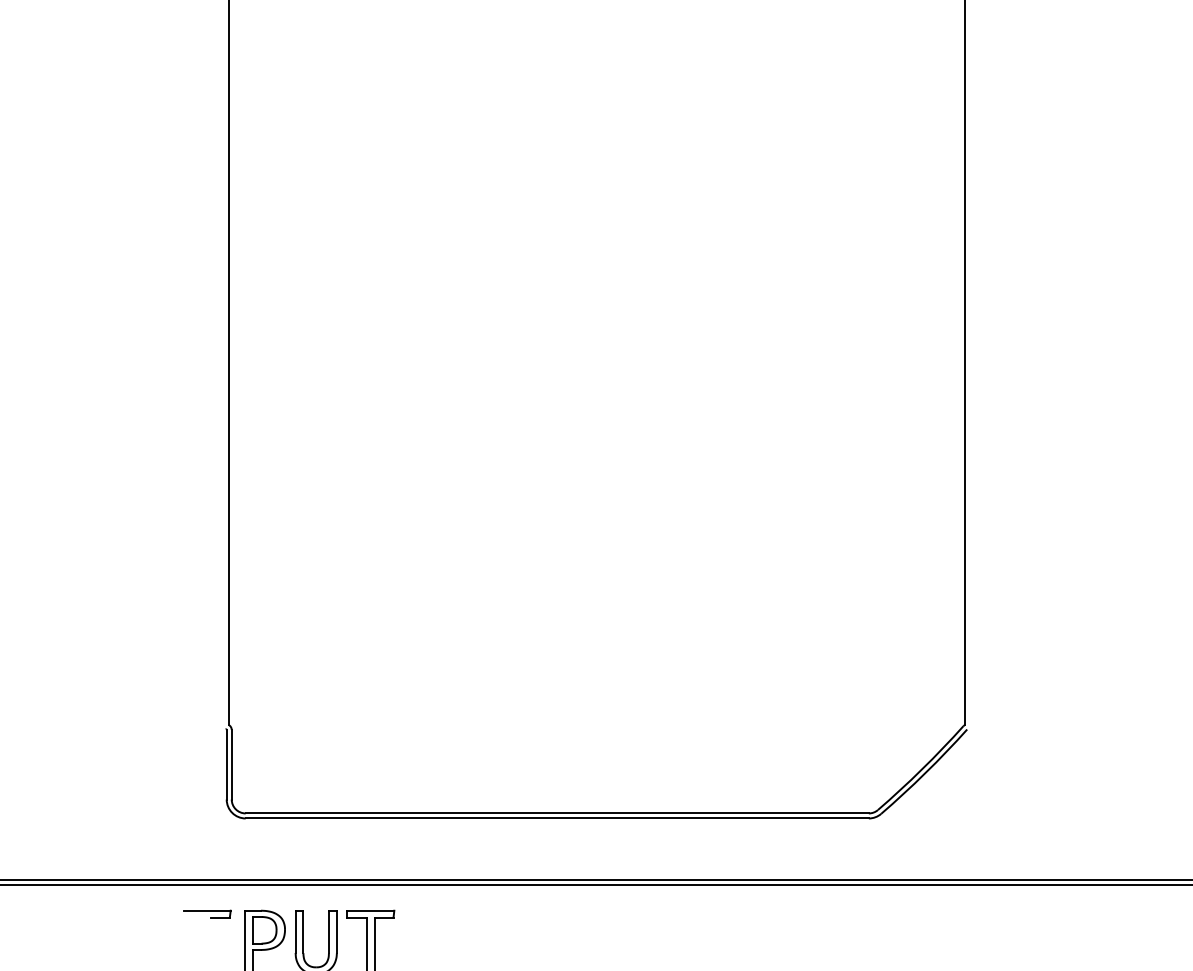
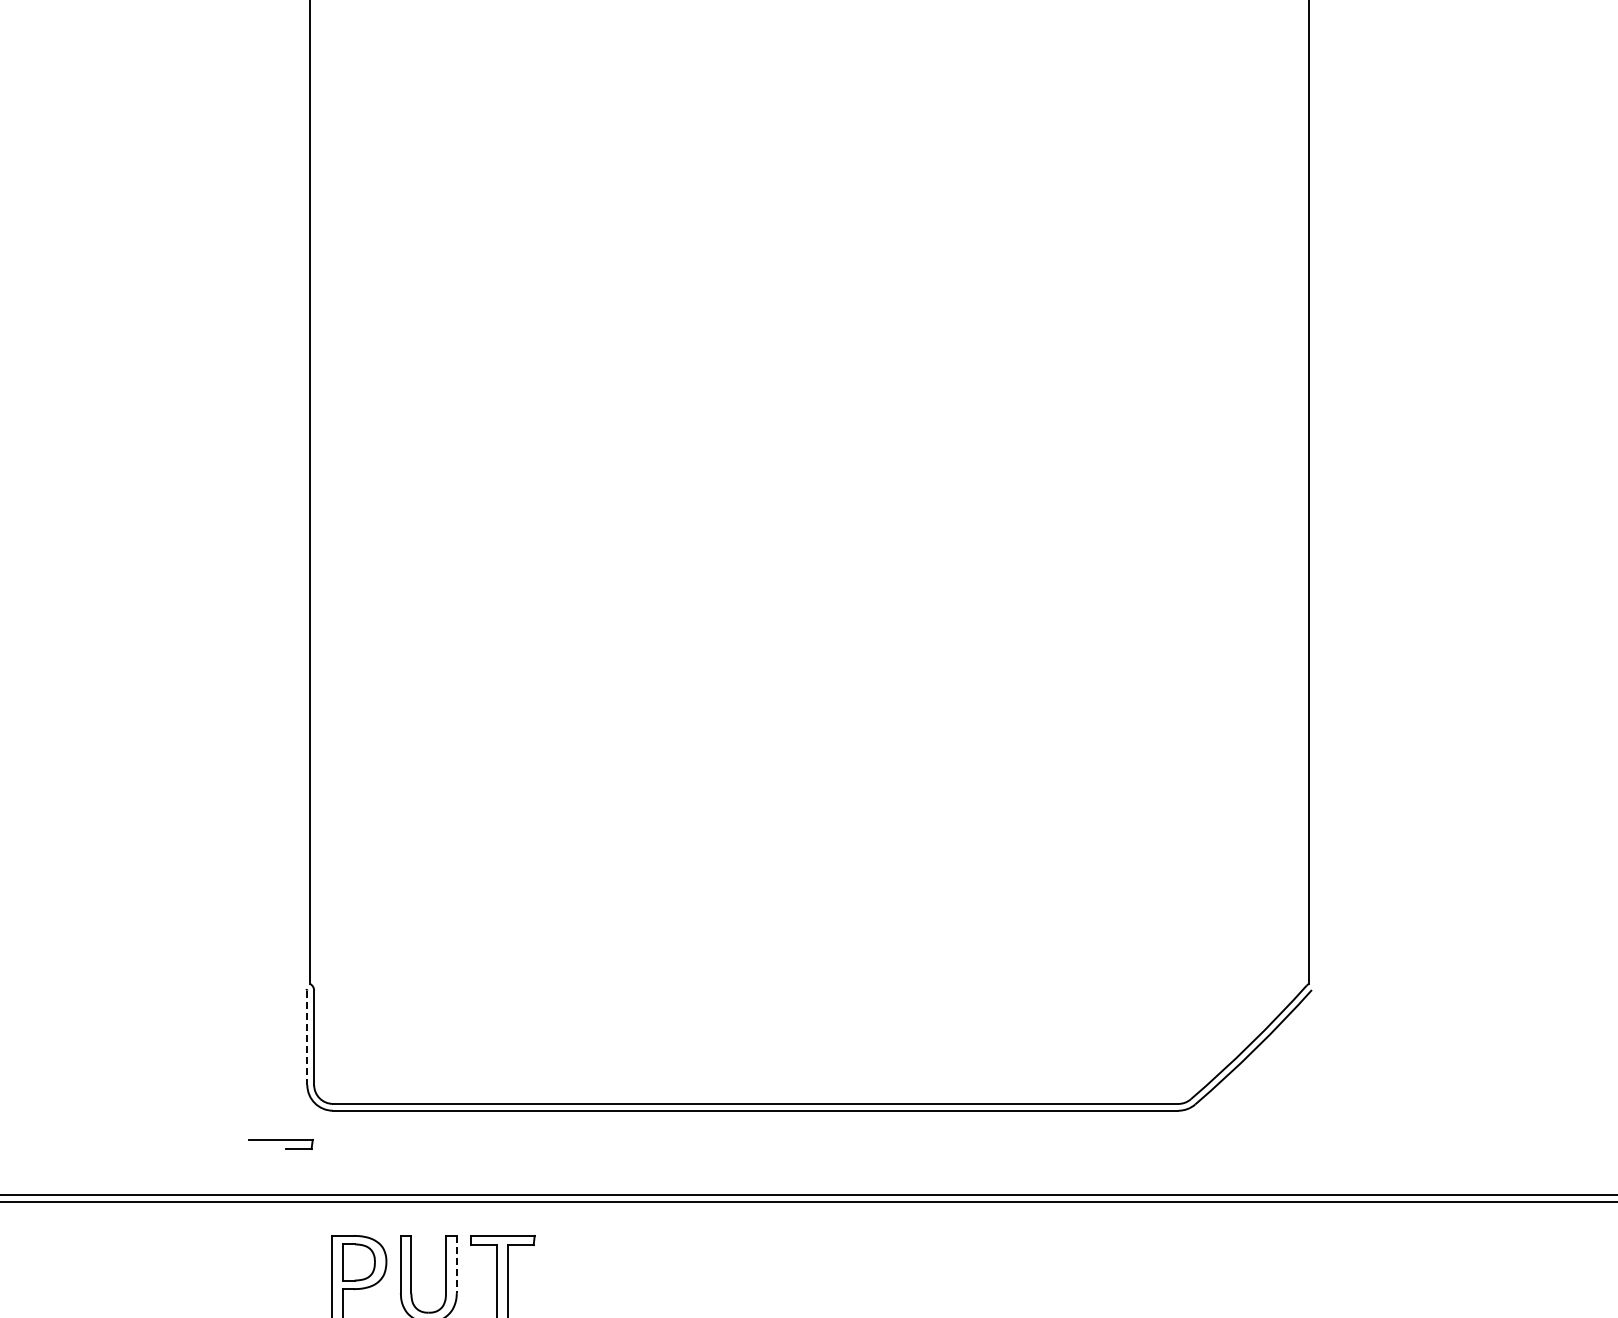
line: (226, 765) -> (307, 1038), solid -> dashed
part: (206, 914) -> (280, 1144), moved
line: (336, 931) -> (456, 1264), solid -> dashed

